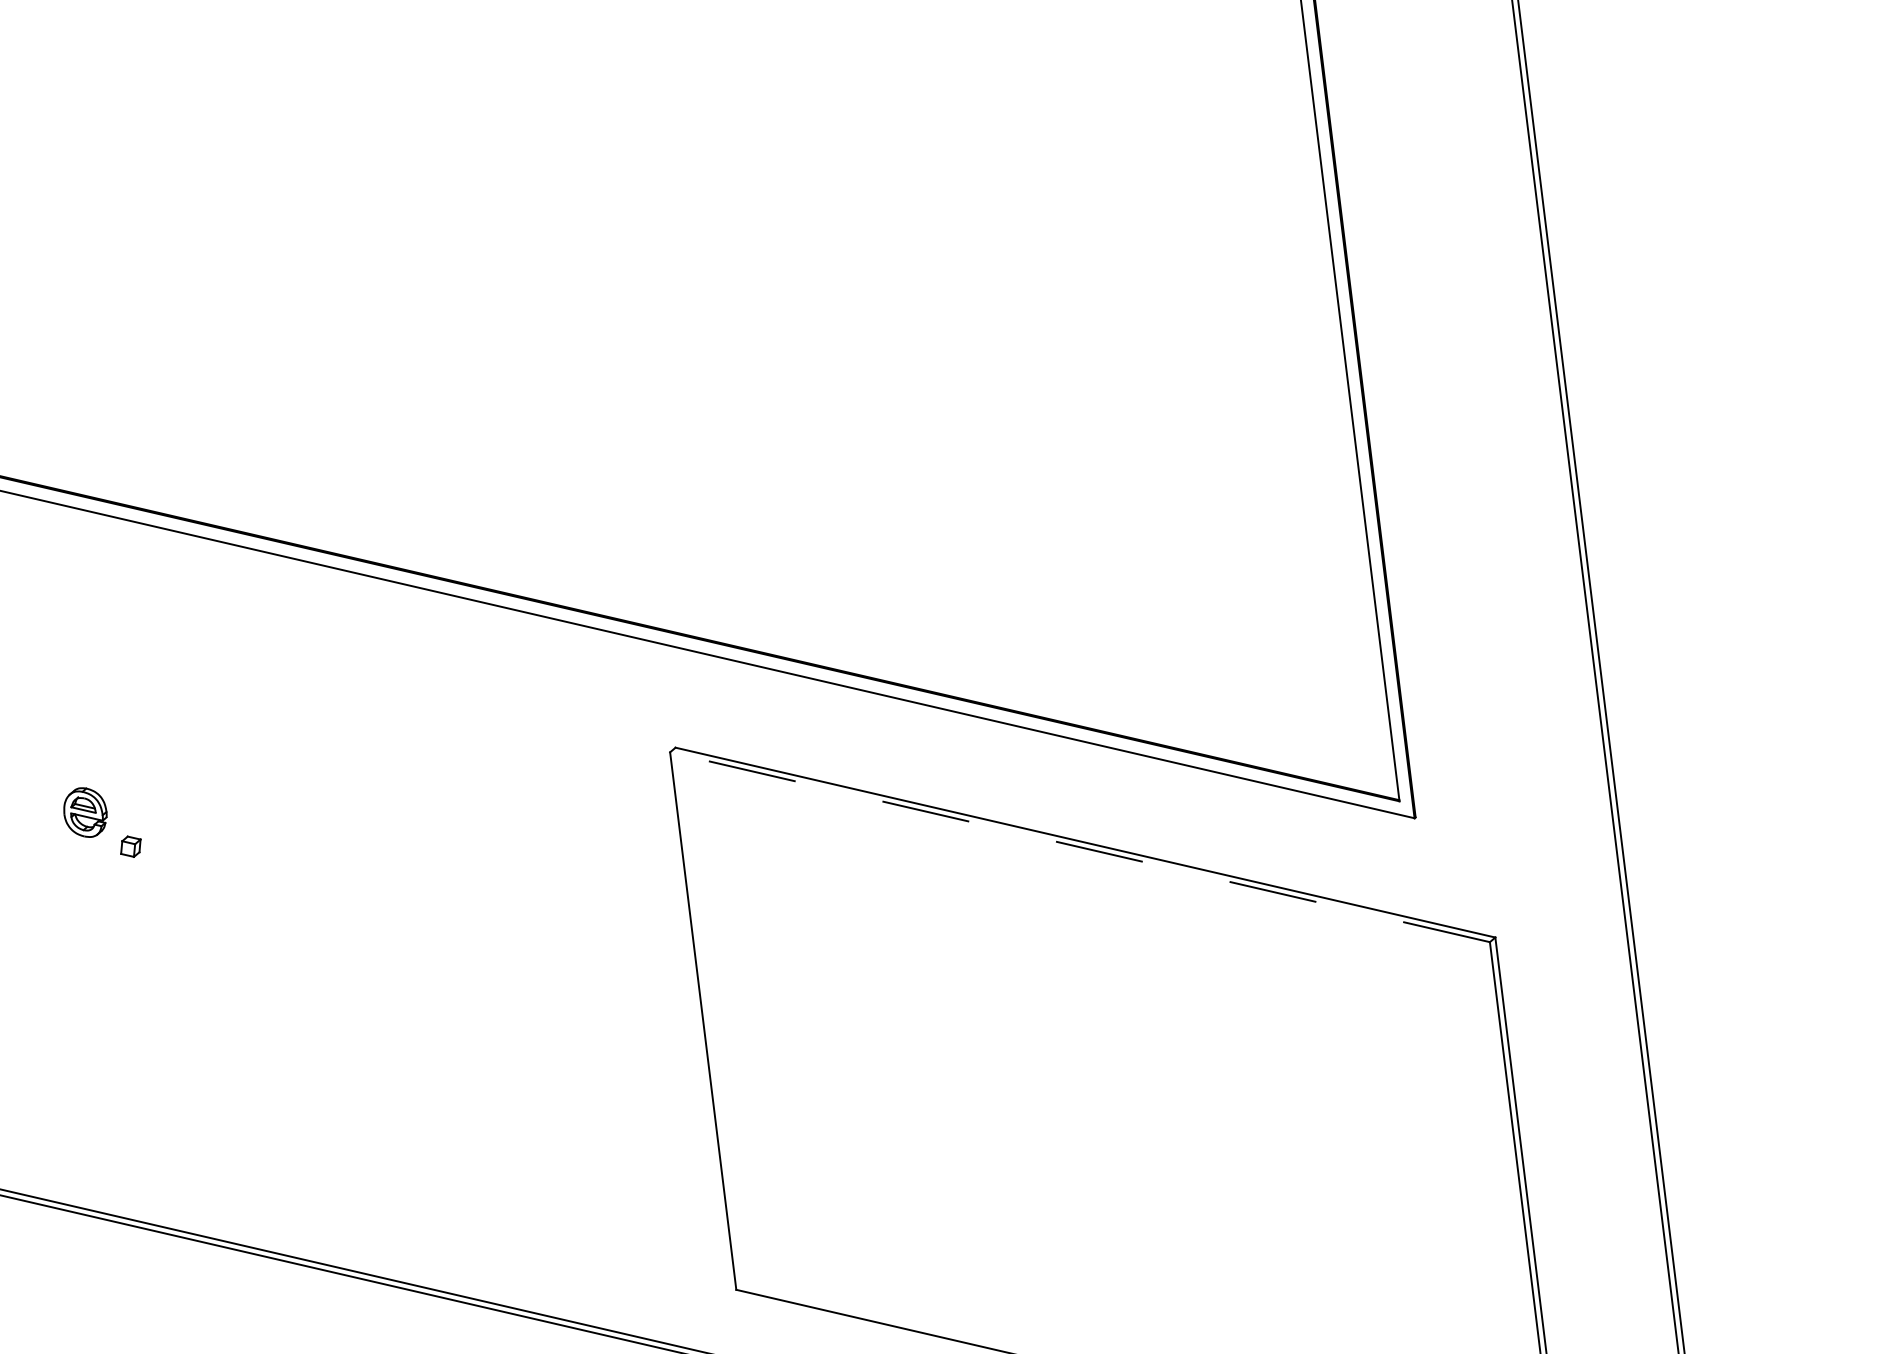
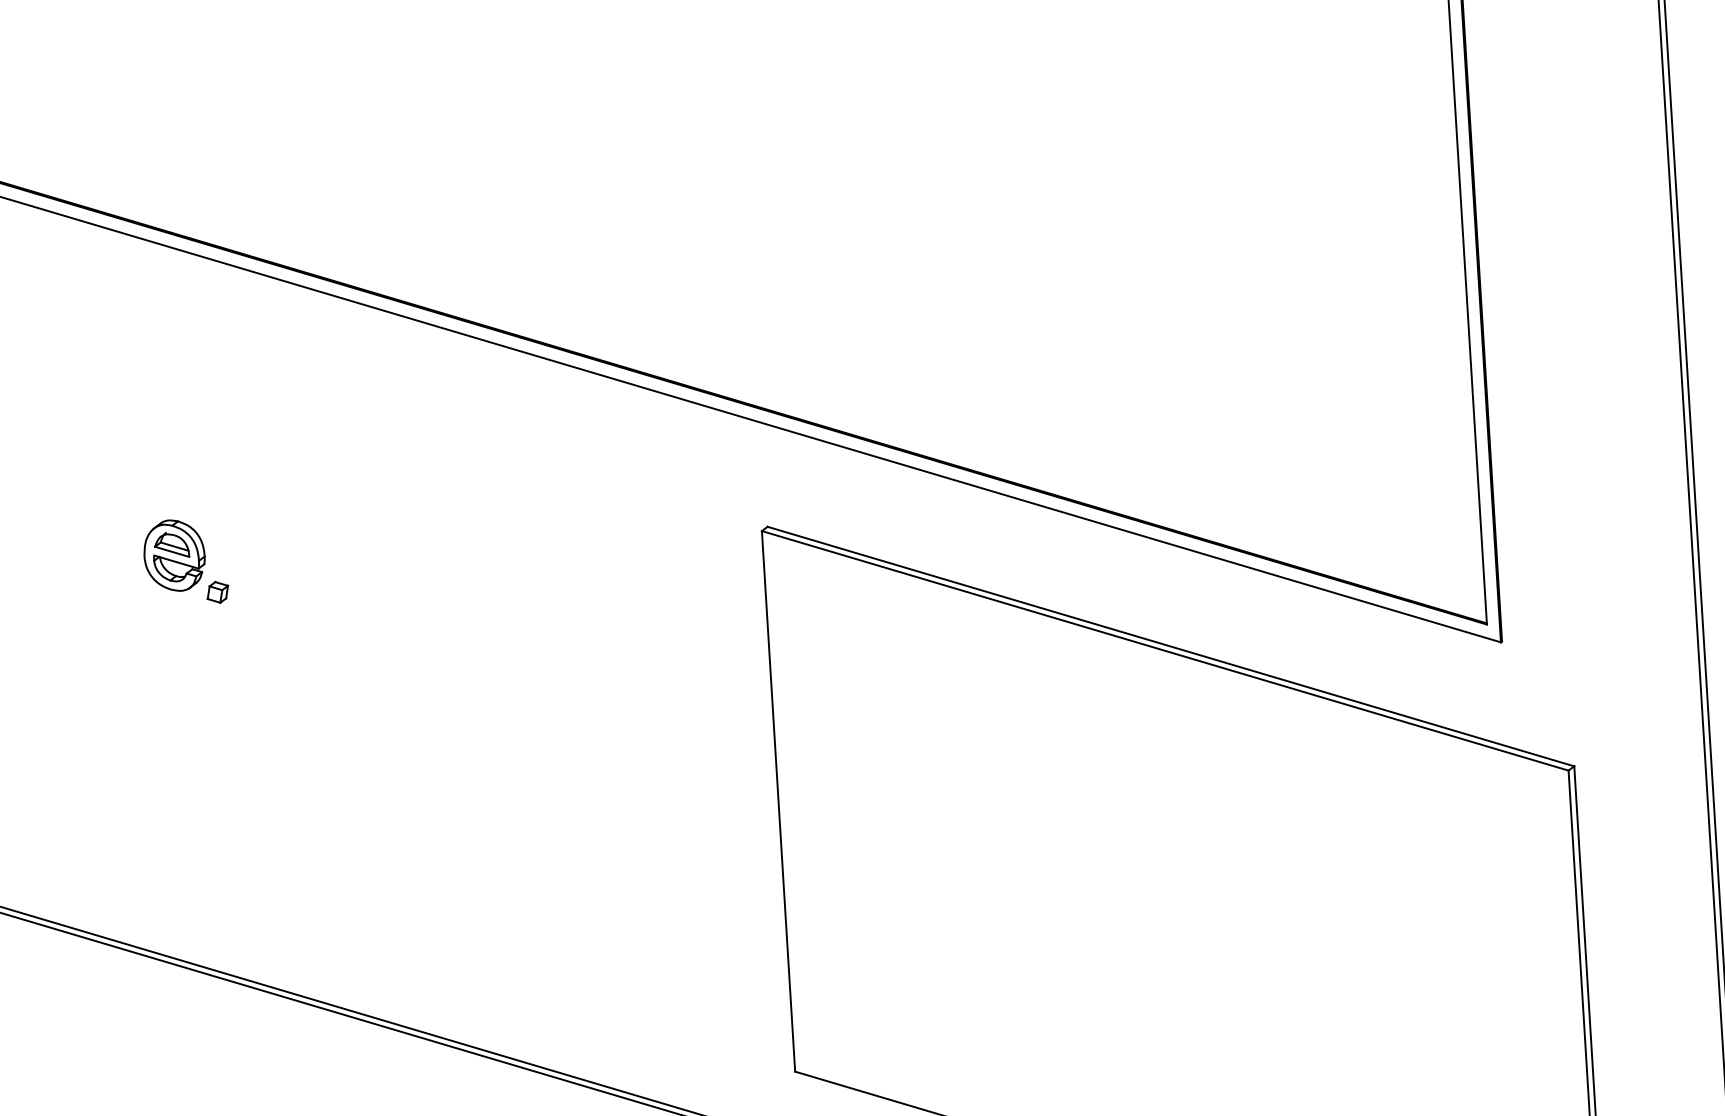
part: (85, 812) -> (174, 555), size x1.43
line: (1080, 847) -> (1165, 651), dashed -> solid

